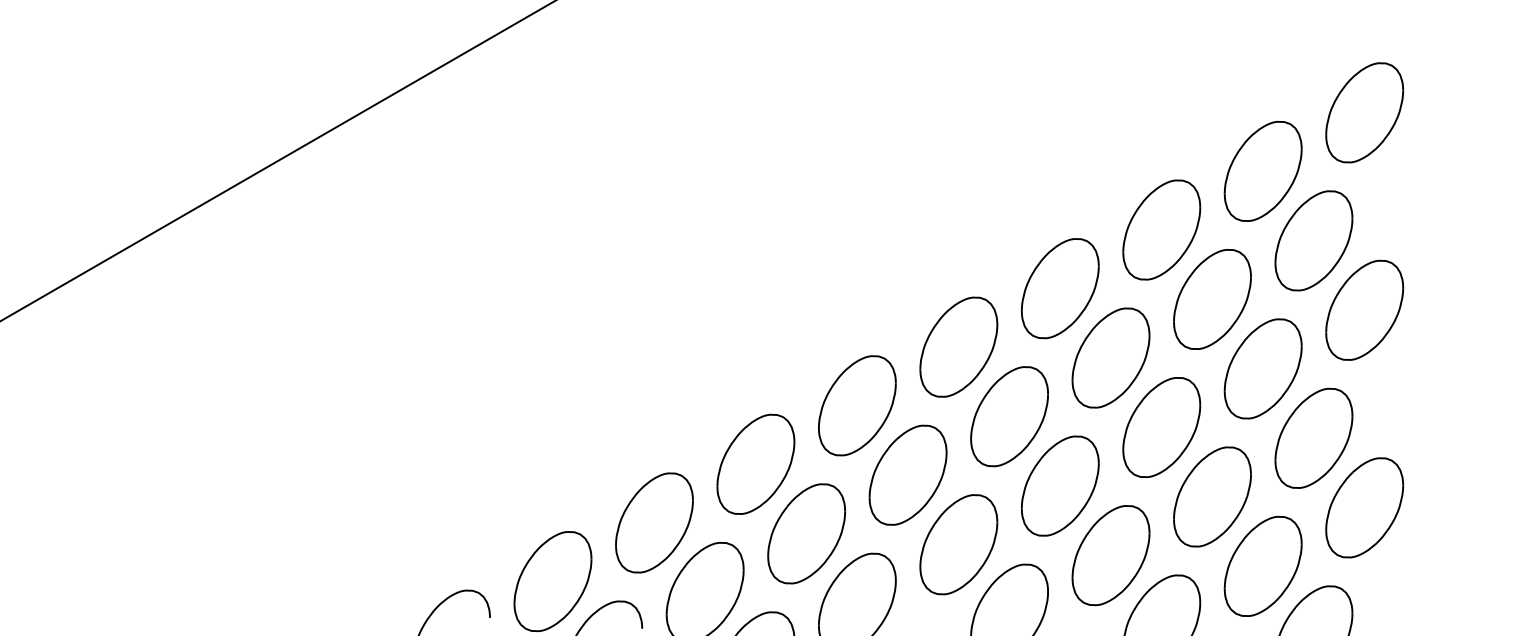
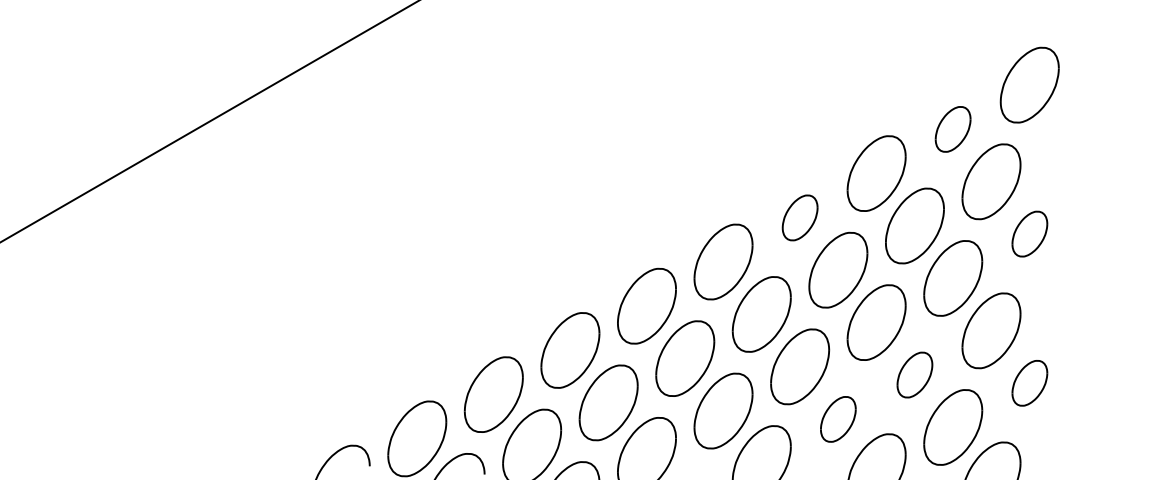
part: (1262, 171) -> (952, 129), size x0.6
part: (1060, 288) -> (800, 217), size x0.6
part: (1364, 309) -> (1029, 233), size x0.6
part: (1212, 496) -> (914, 374), size x0.6
part: (1364, 507) -> (1029, 382), size x0.6
part: (1110, 555) -> (837, 419), size x0.6

